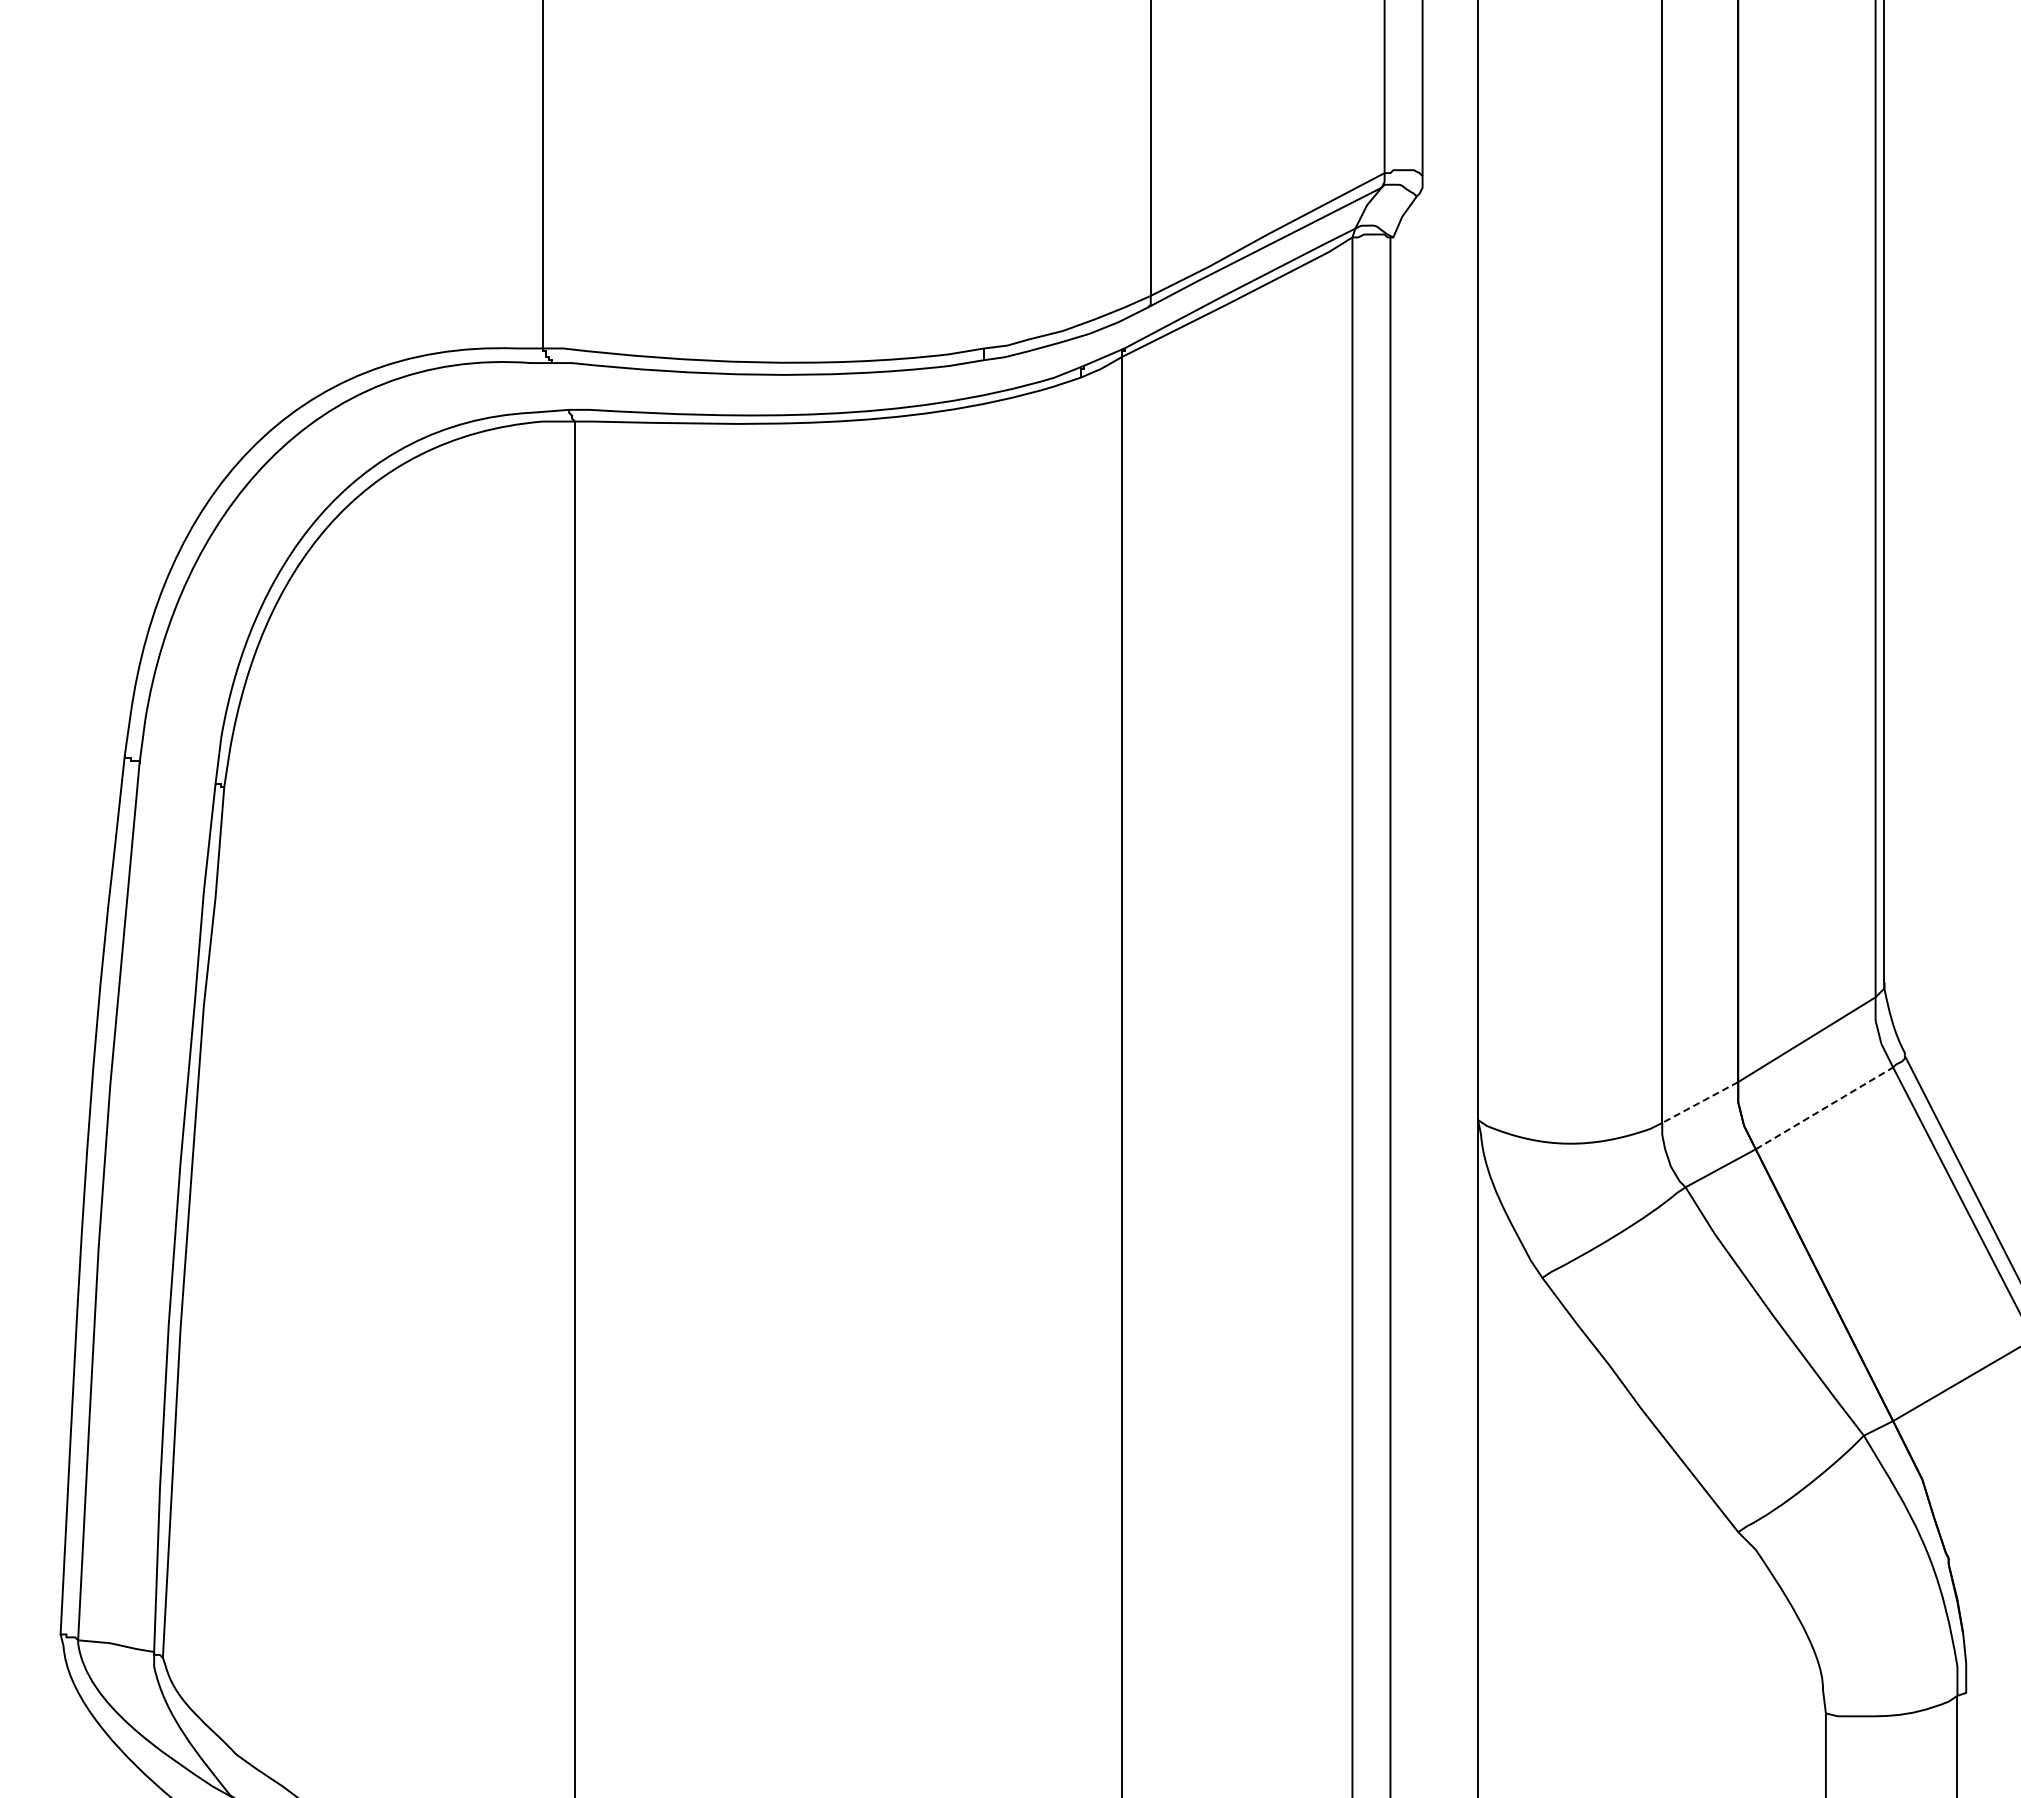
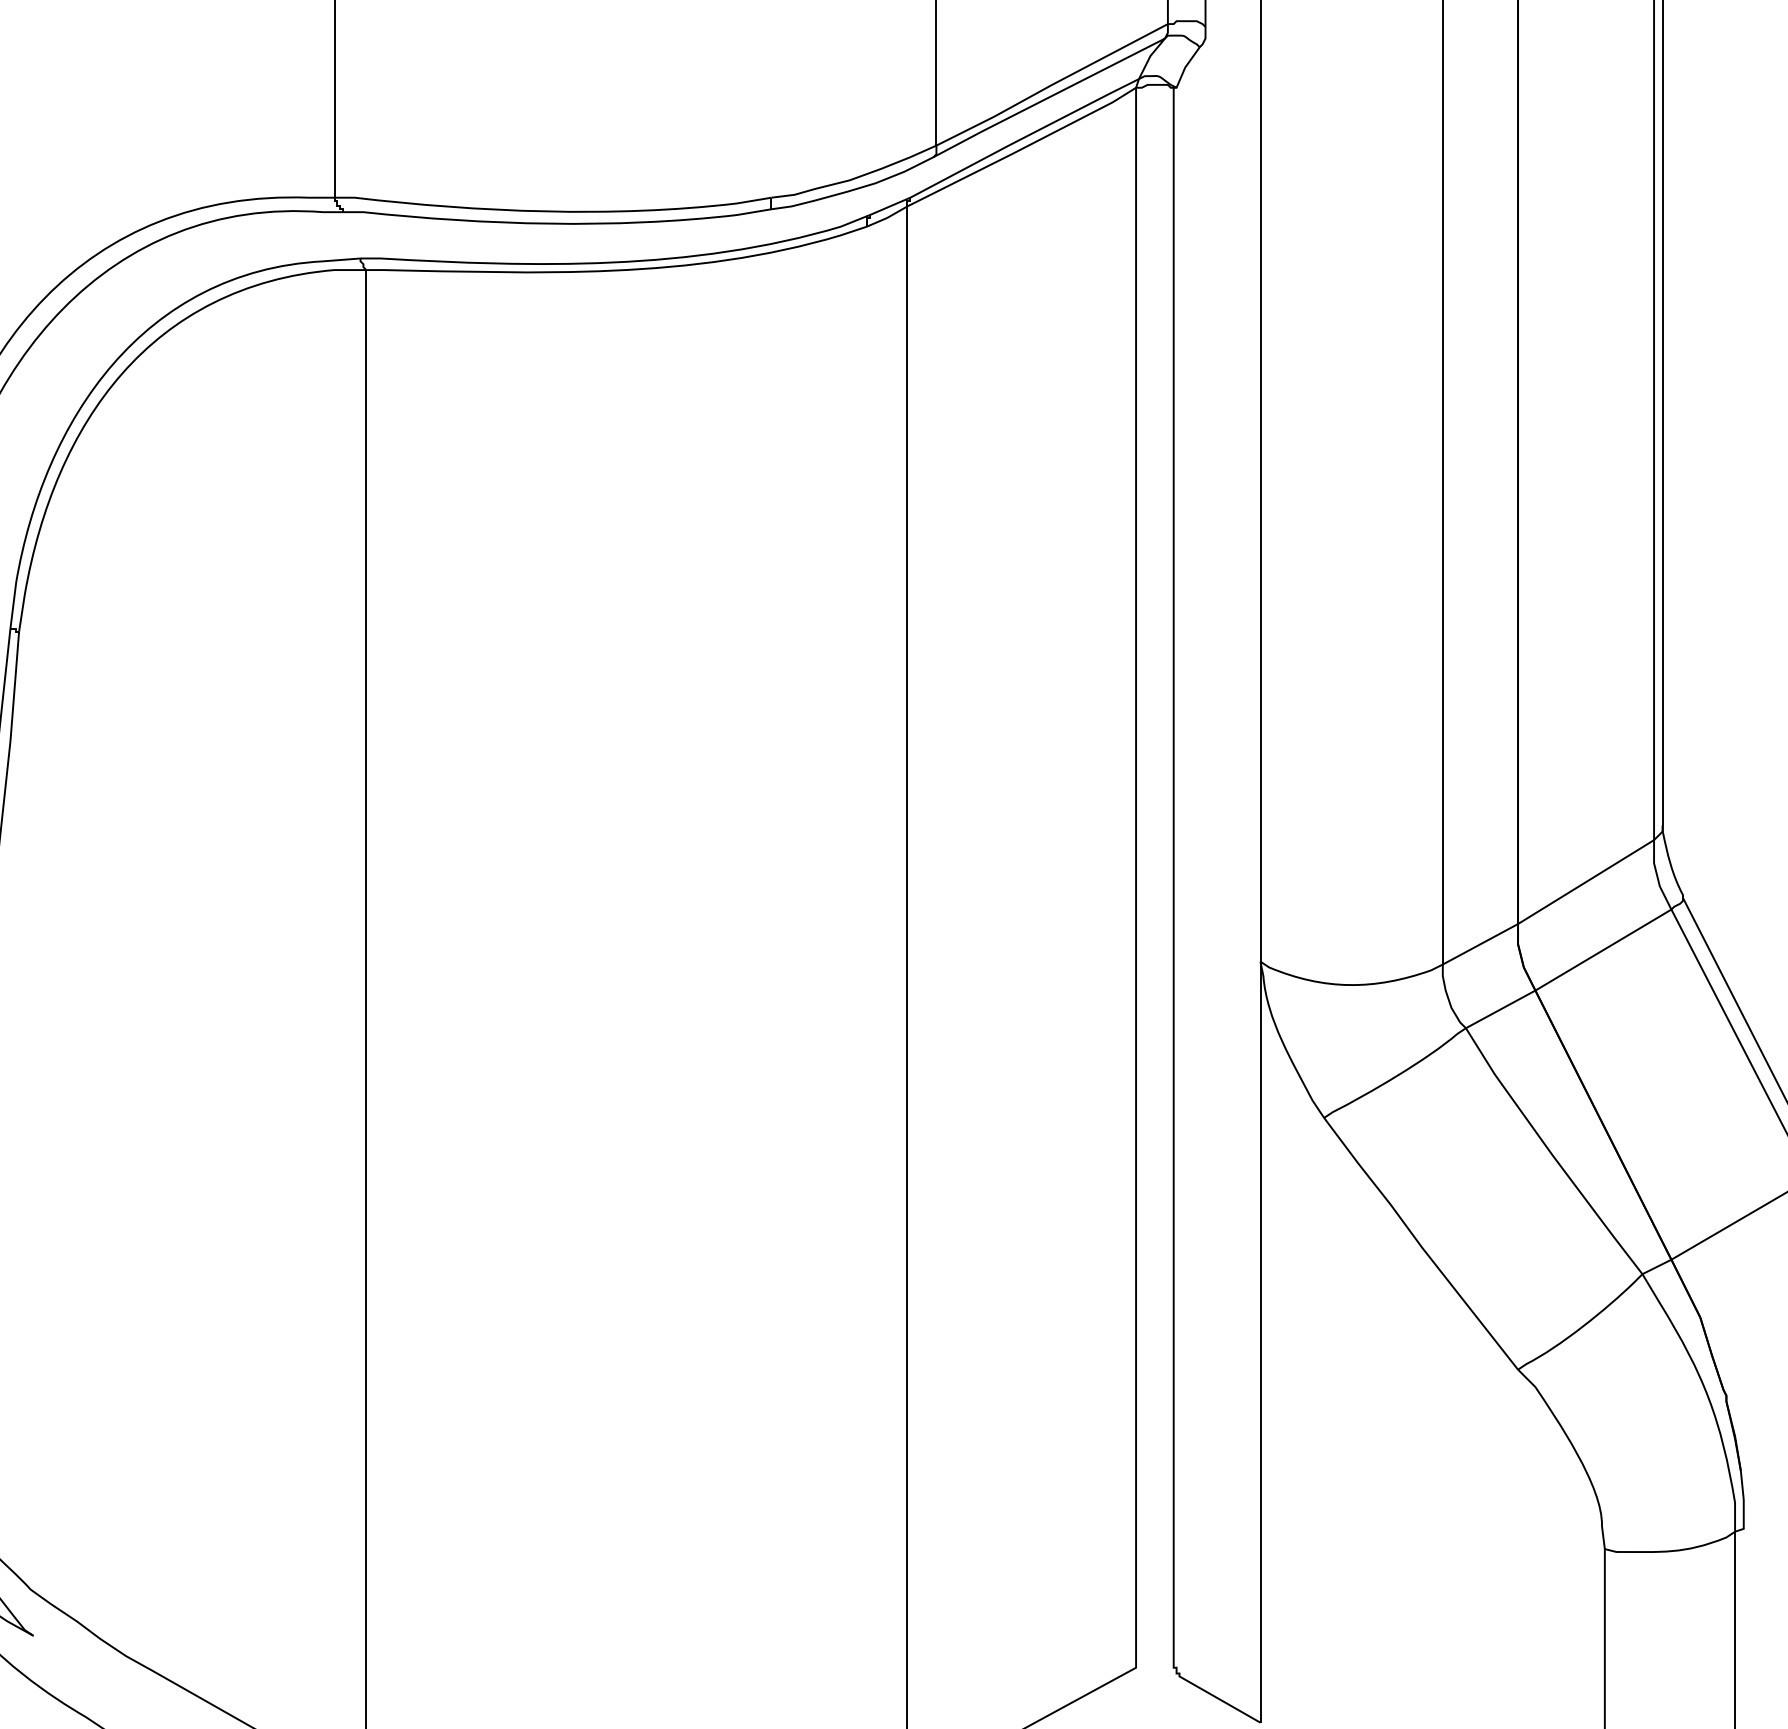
line: (1699, 1102) -> (1479, 944), dashed -> solid
line: (1824, 1108) -> (1603, 950), dashed -> solid

